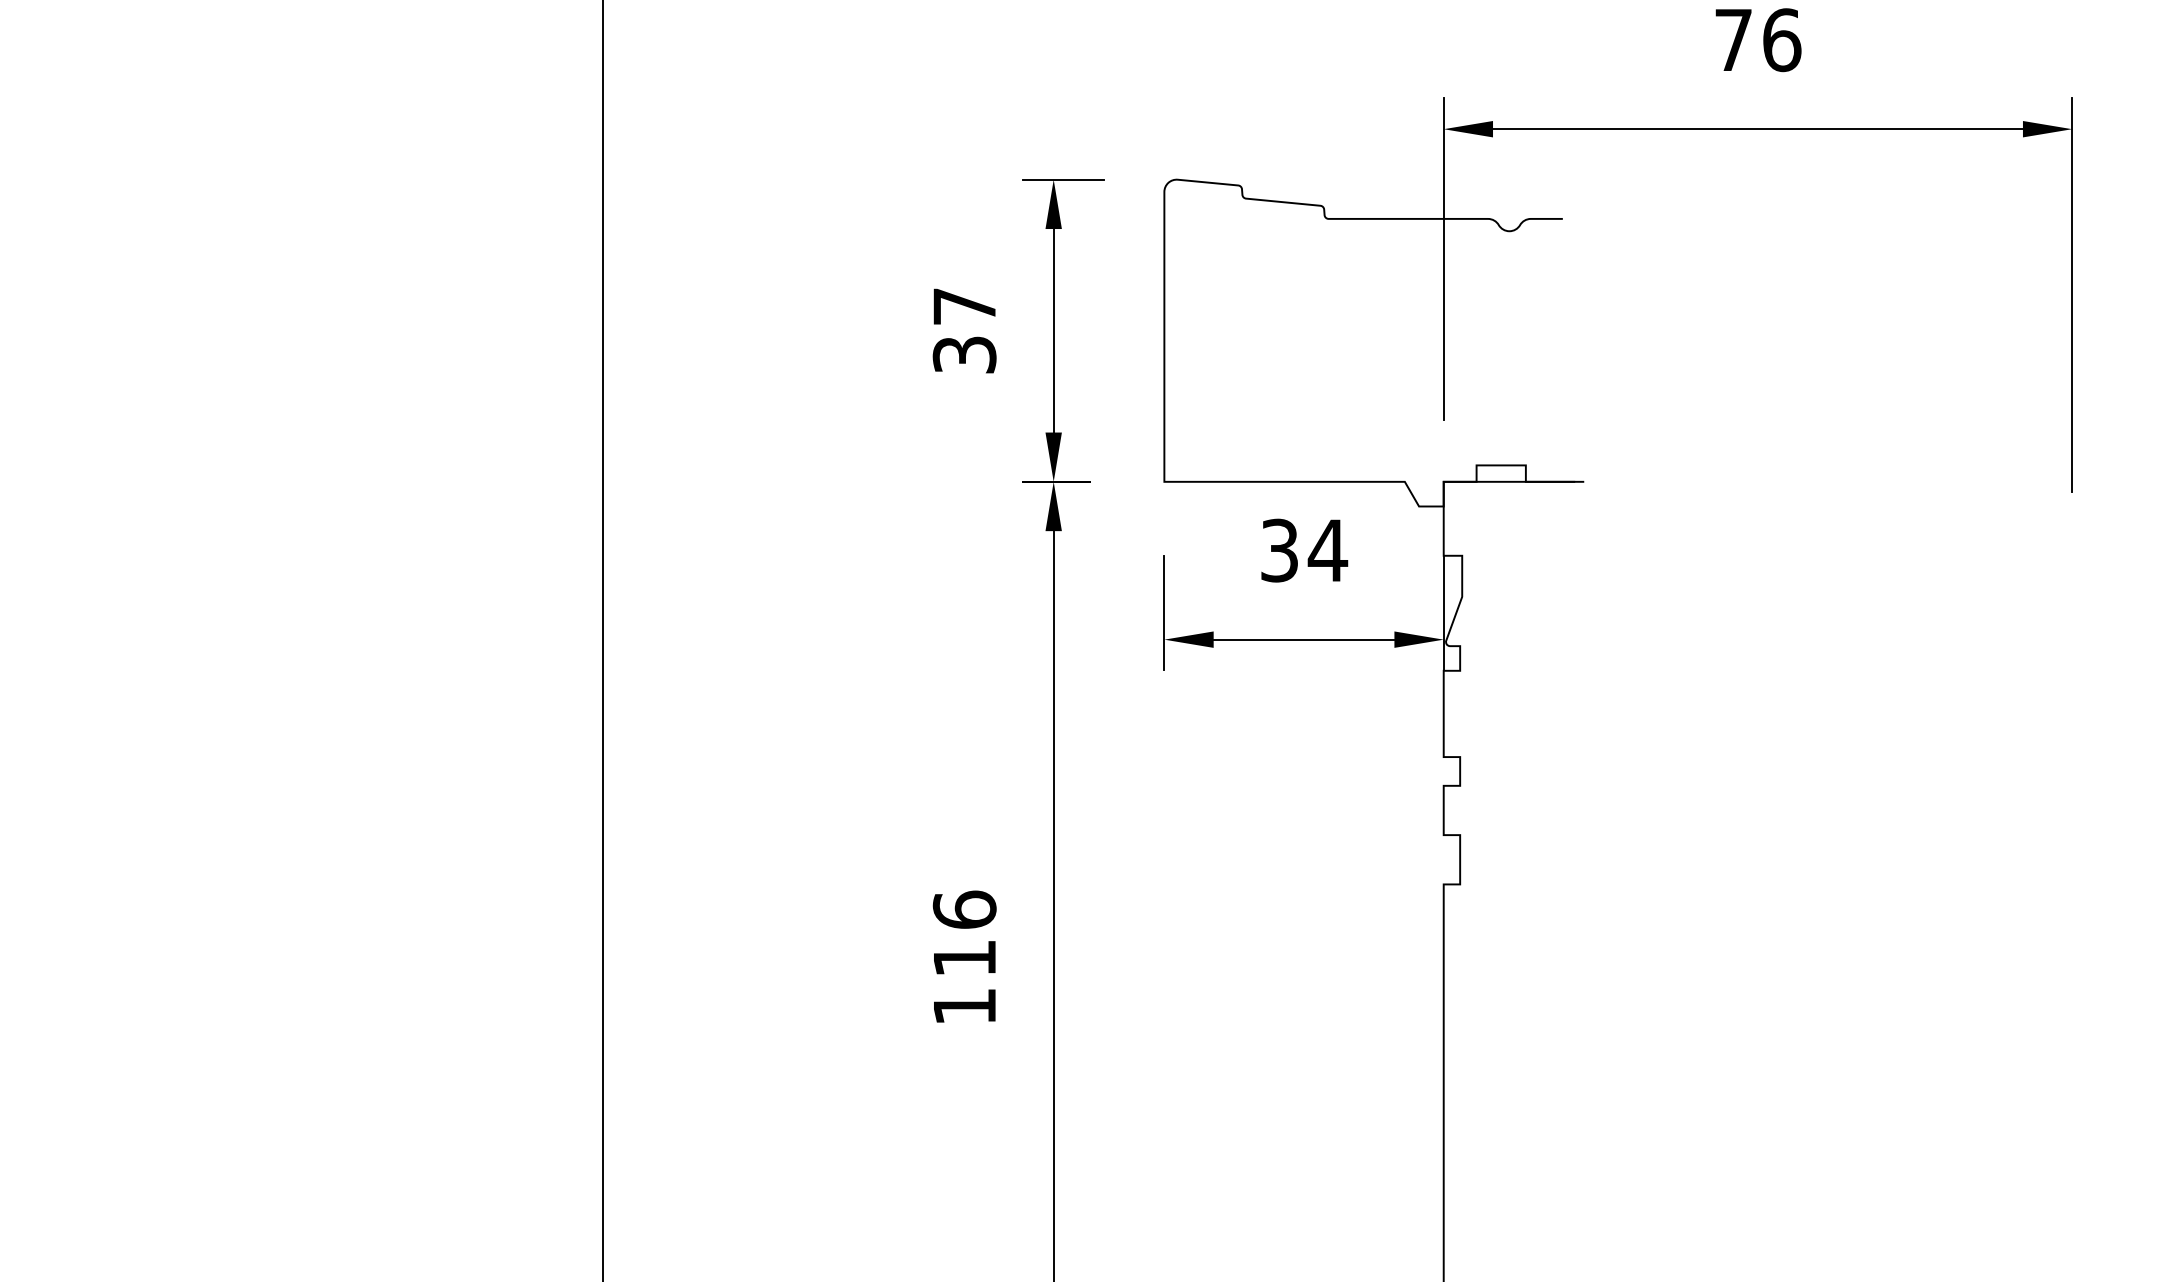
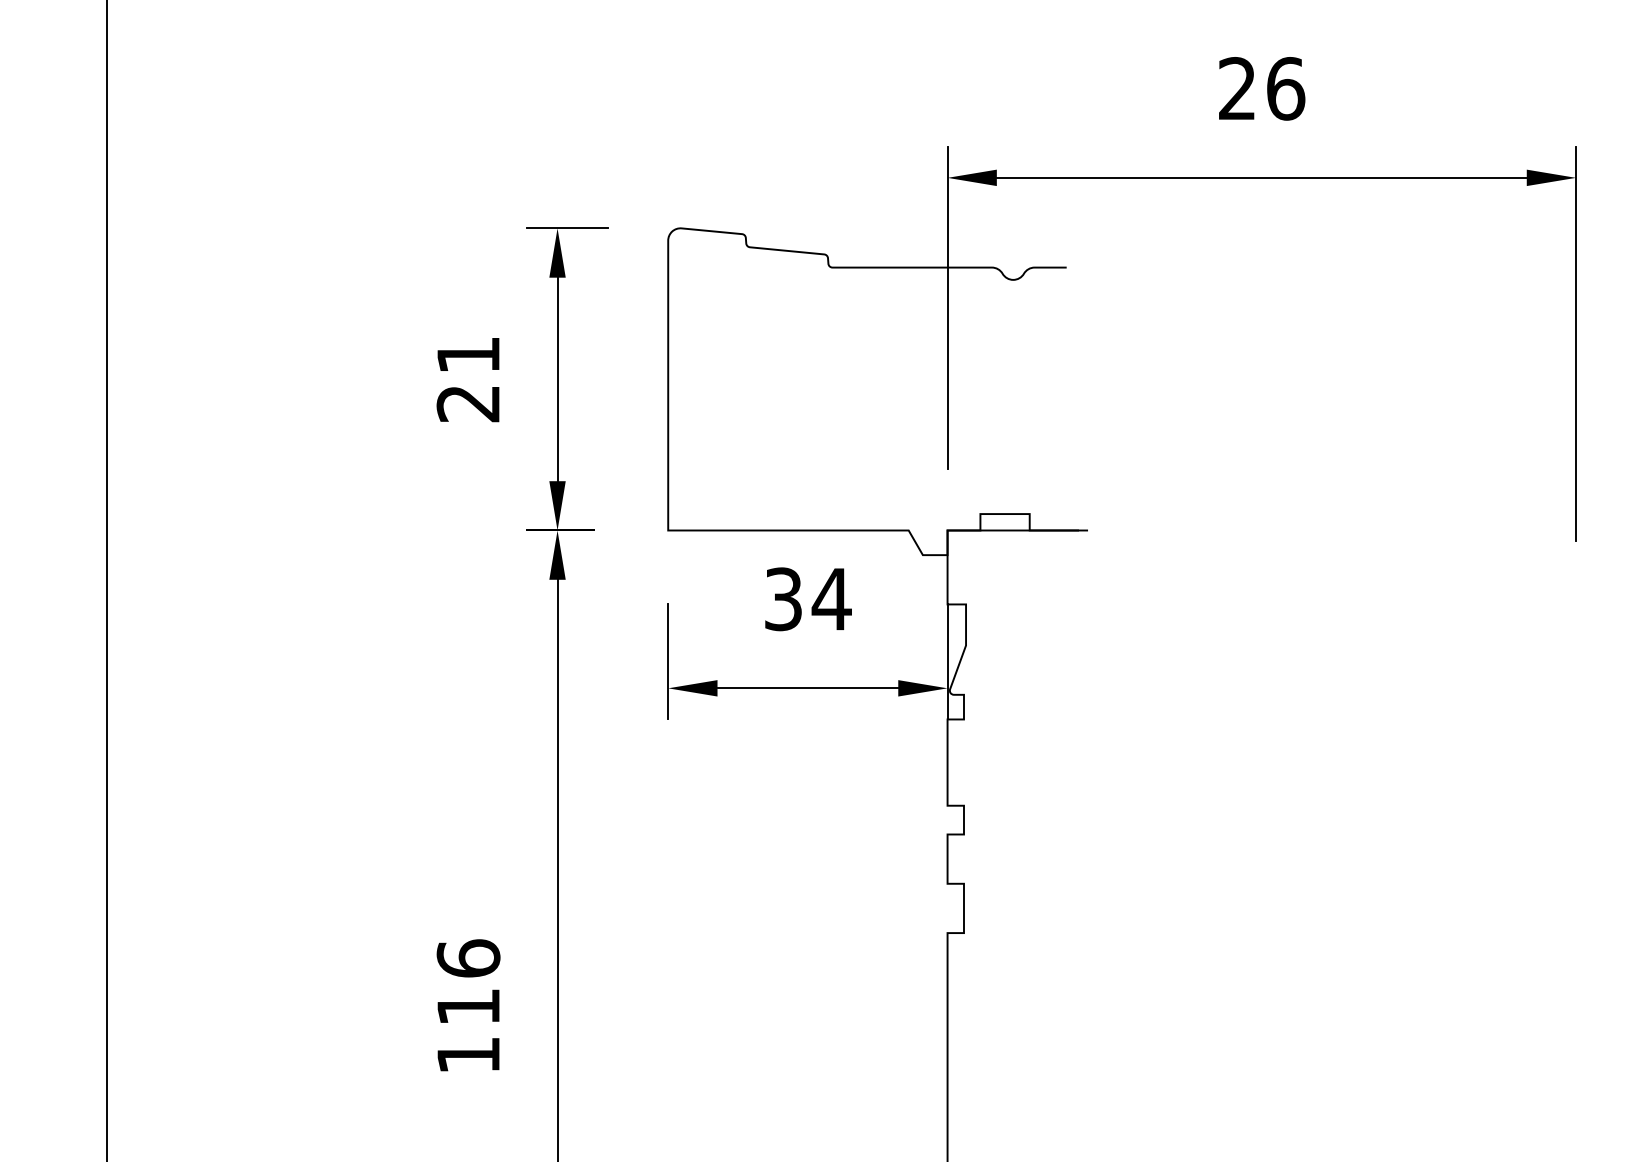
text: (1733, 39) -> (1237, 88), 76 -> 26
text: (964, 330) -> (468, 379), 37 -> 21

